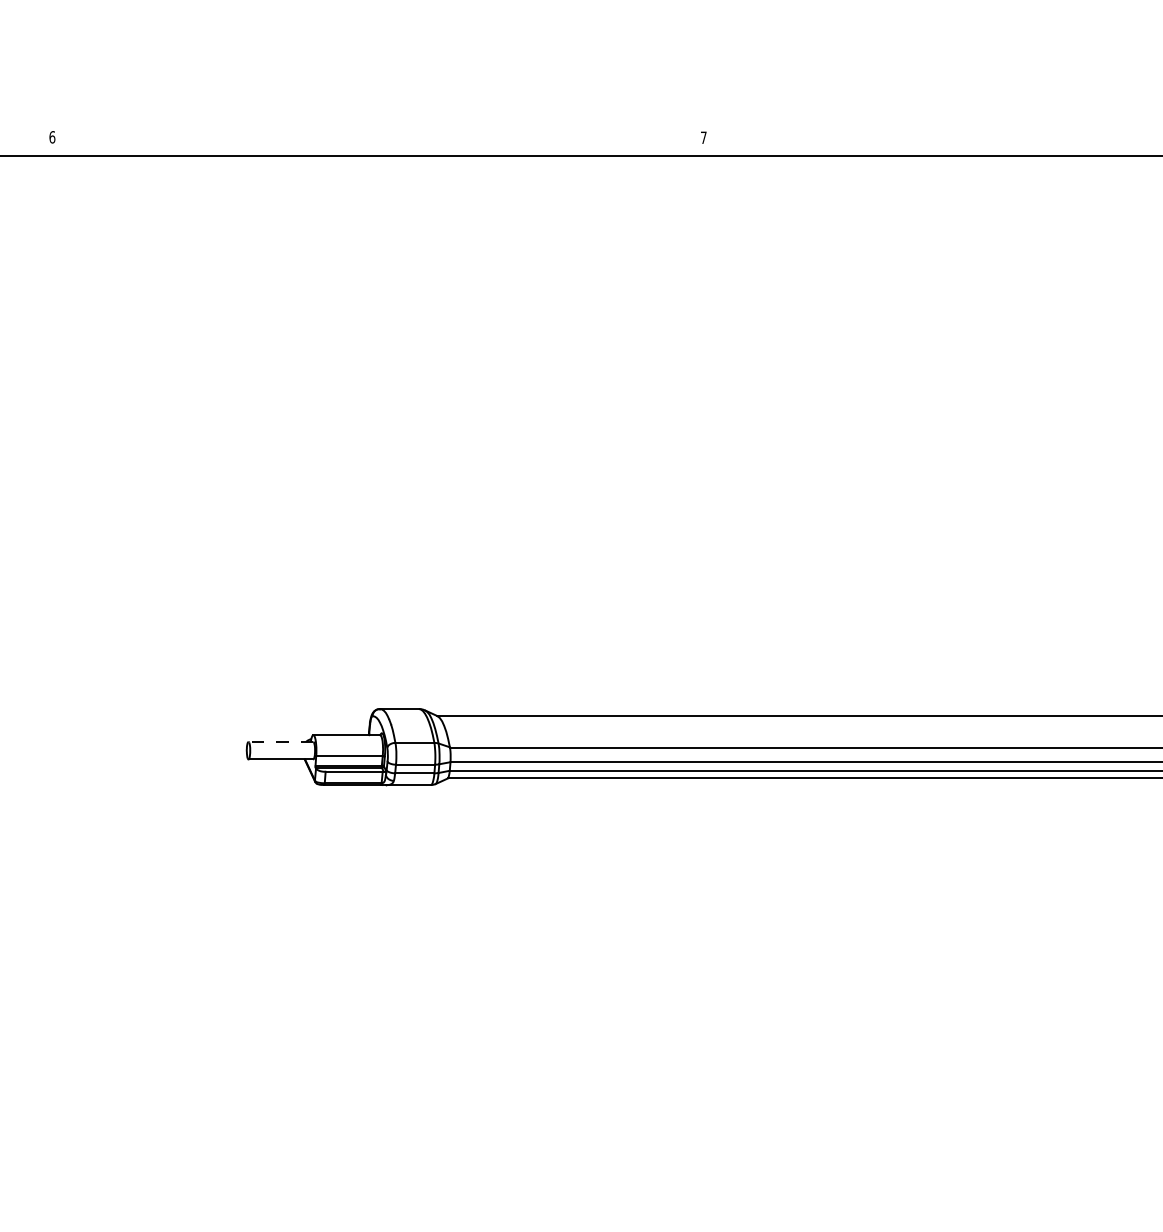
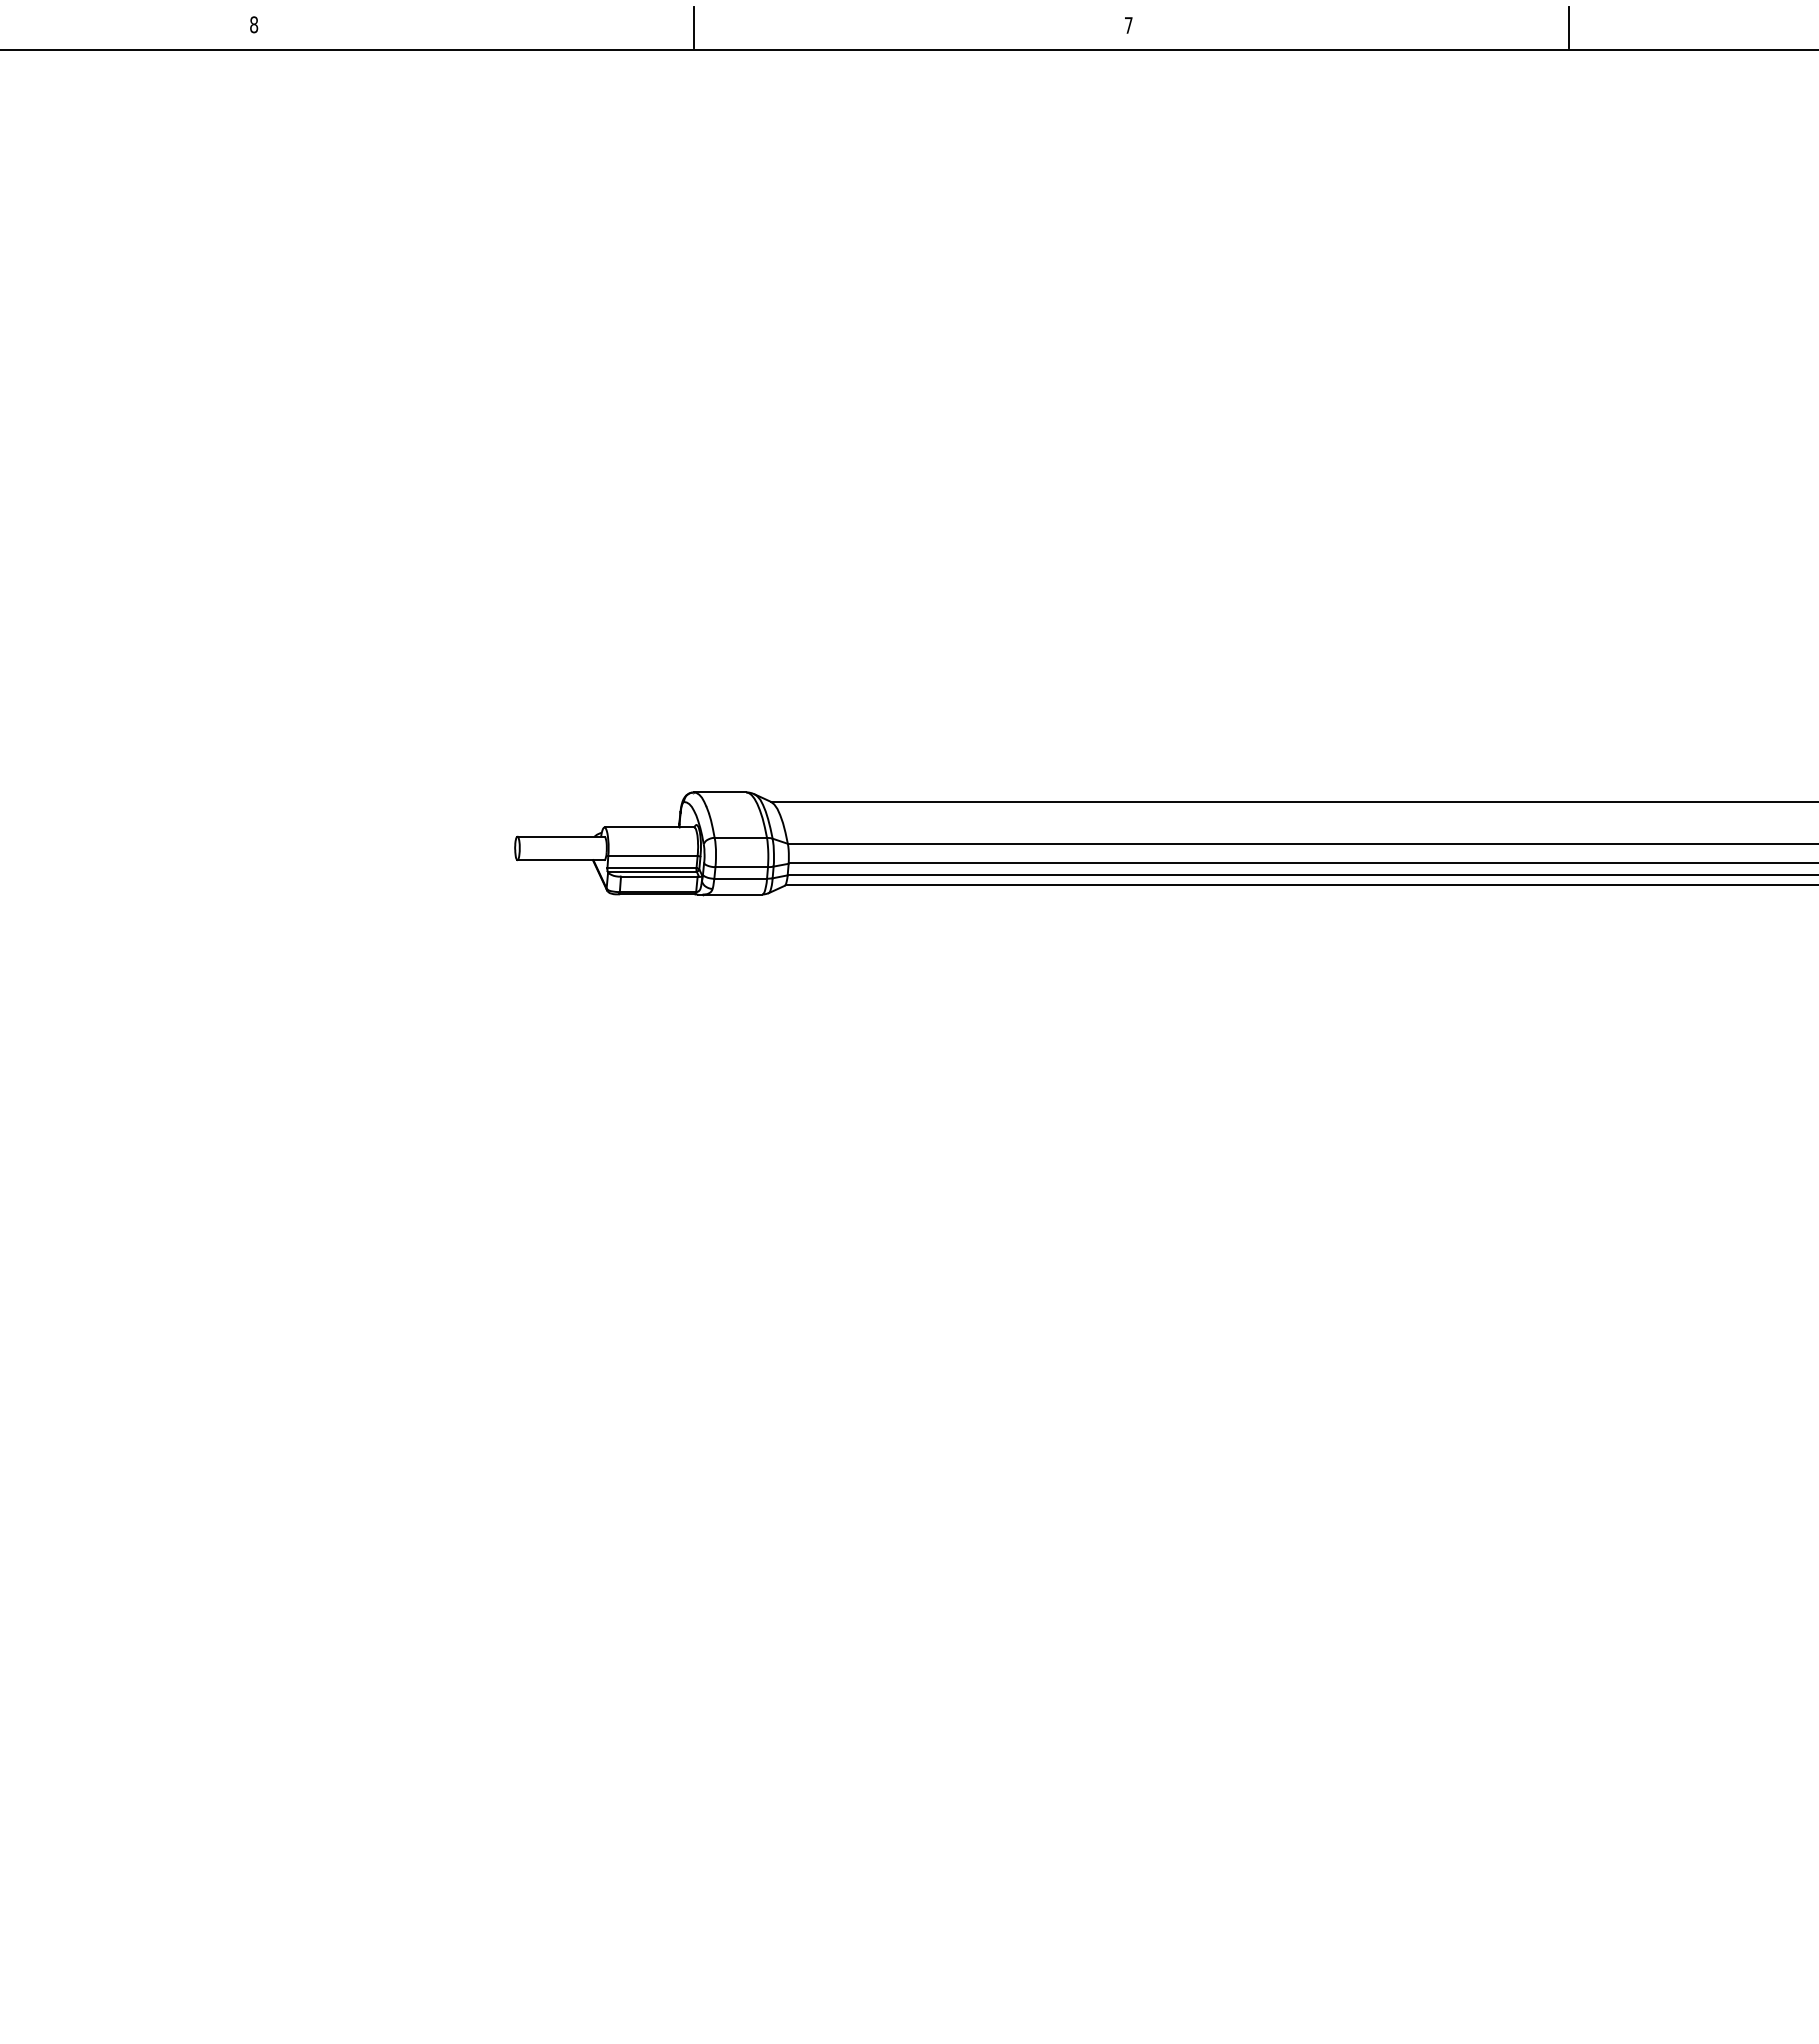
text: (52, 137) -> (254, 24), 6 -> 8
line: (379, 139) -> (693, 27), added
line: (1031, 139) -> (1568, 27), added
line: (280, 741) -> (560, 836), dashed -> solid

